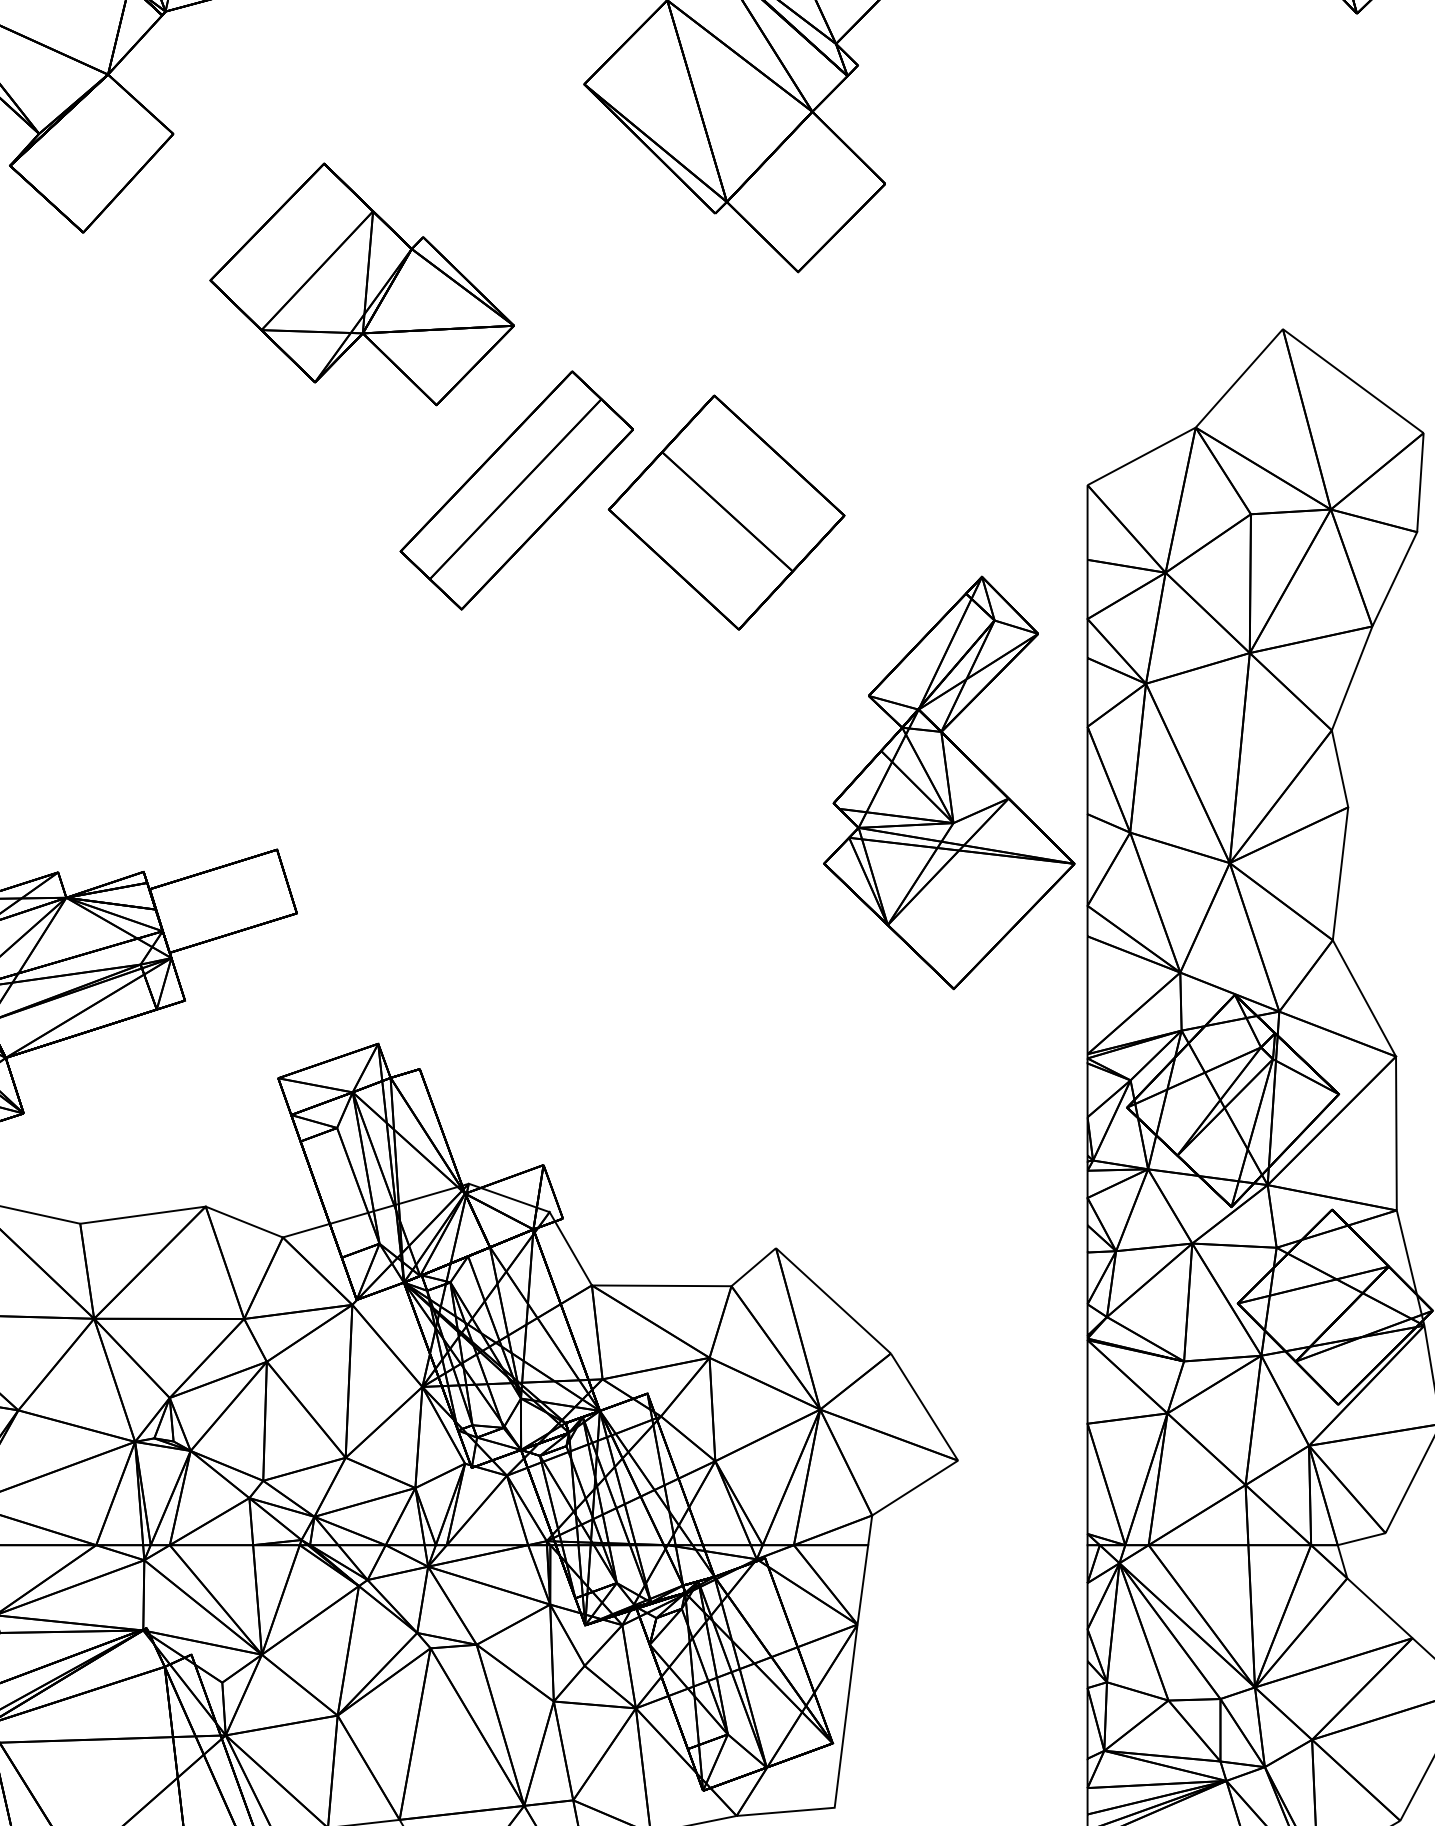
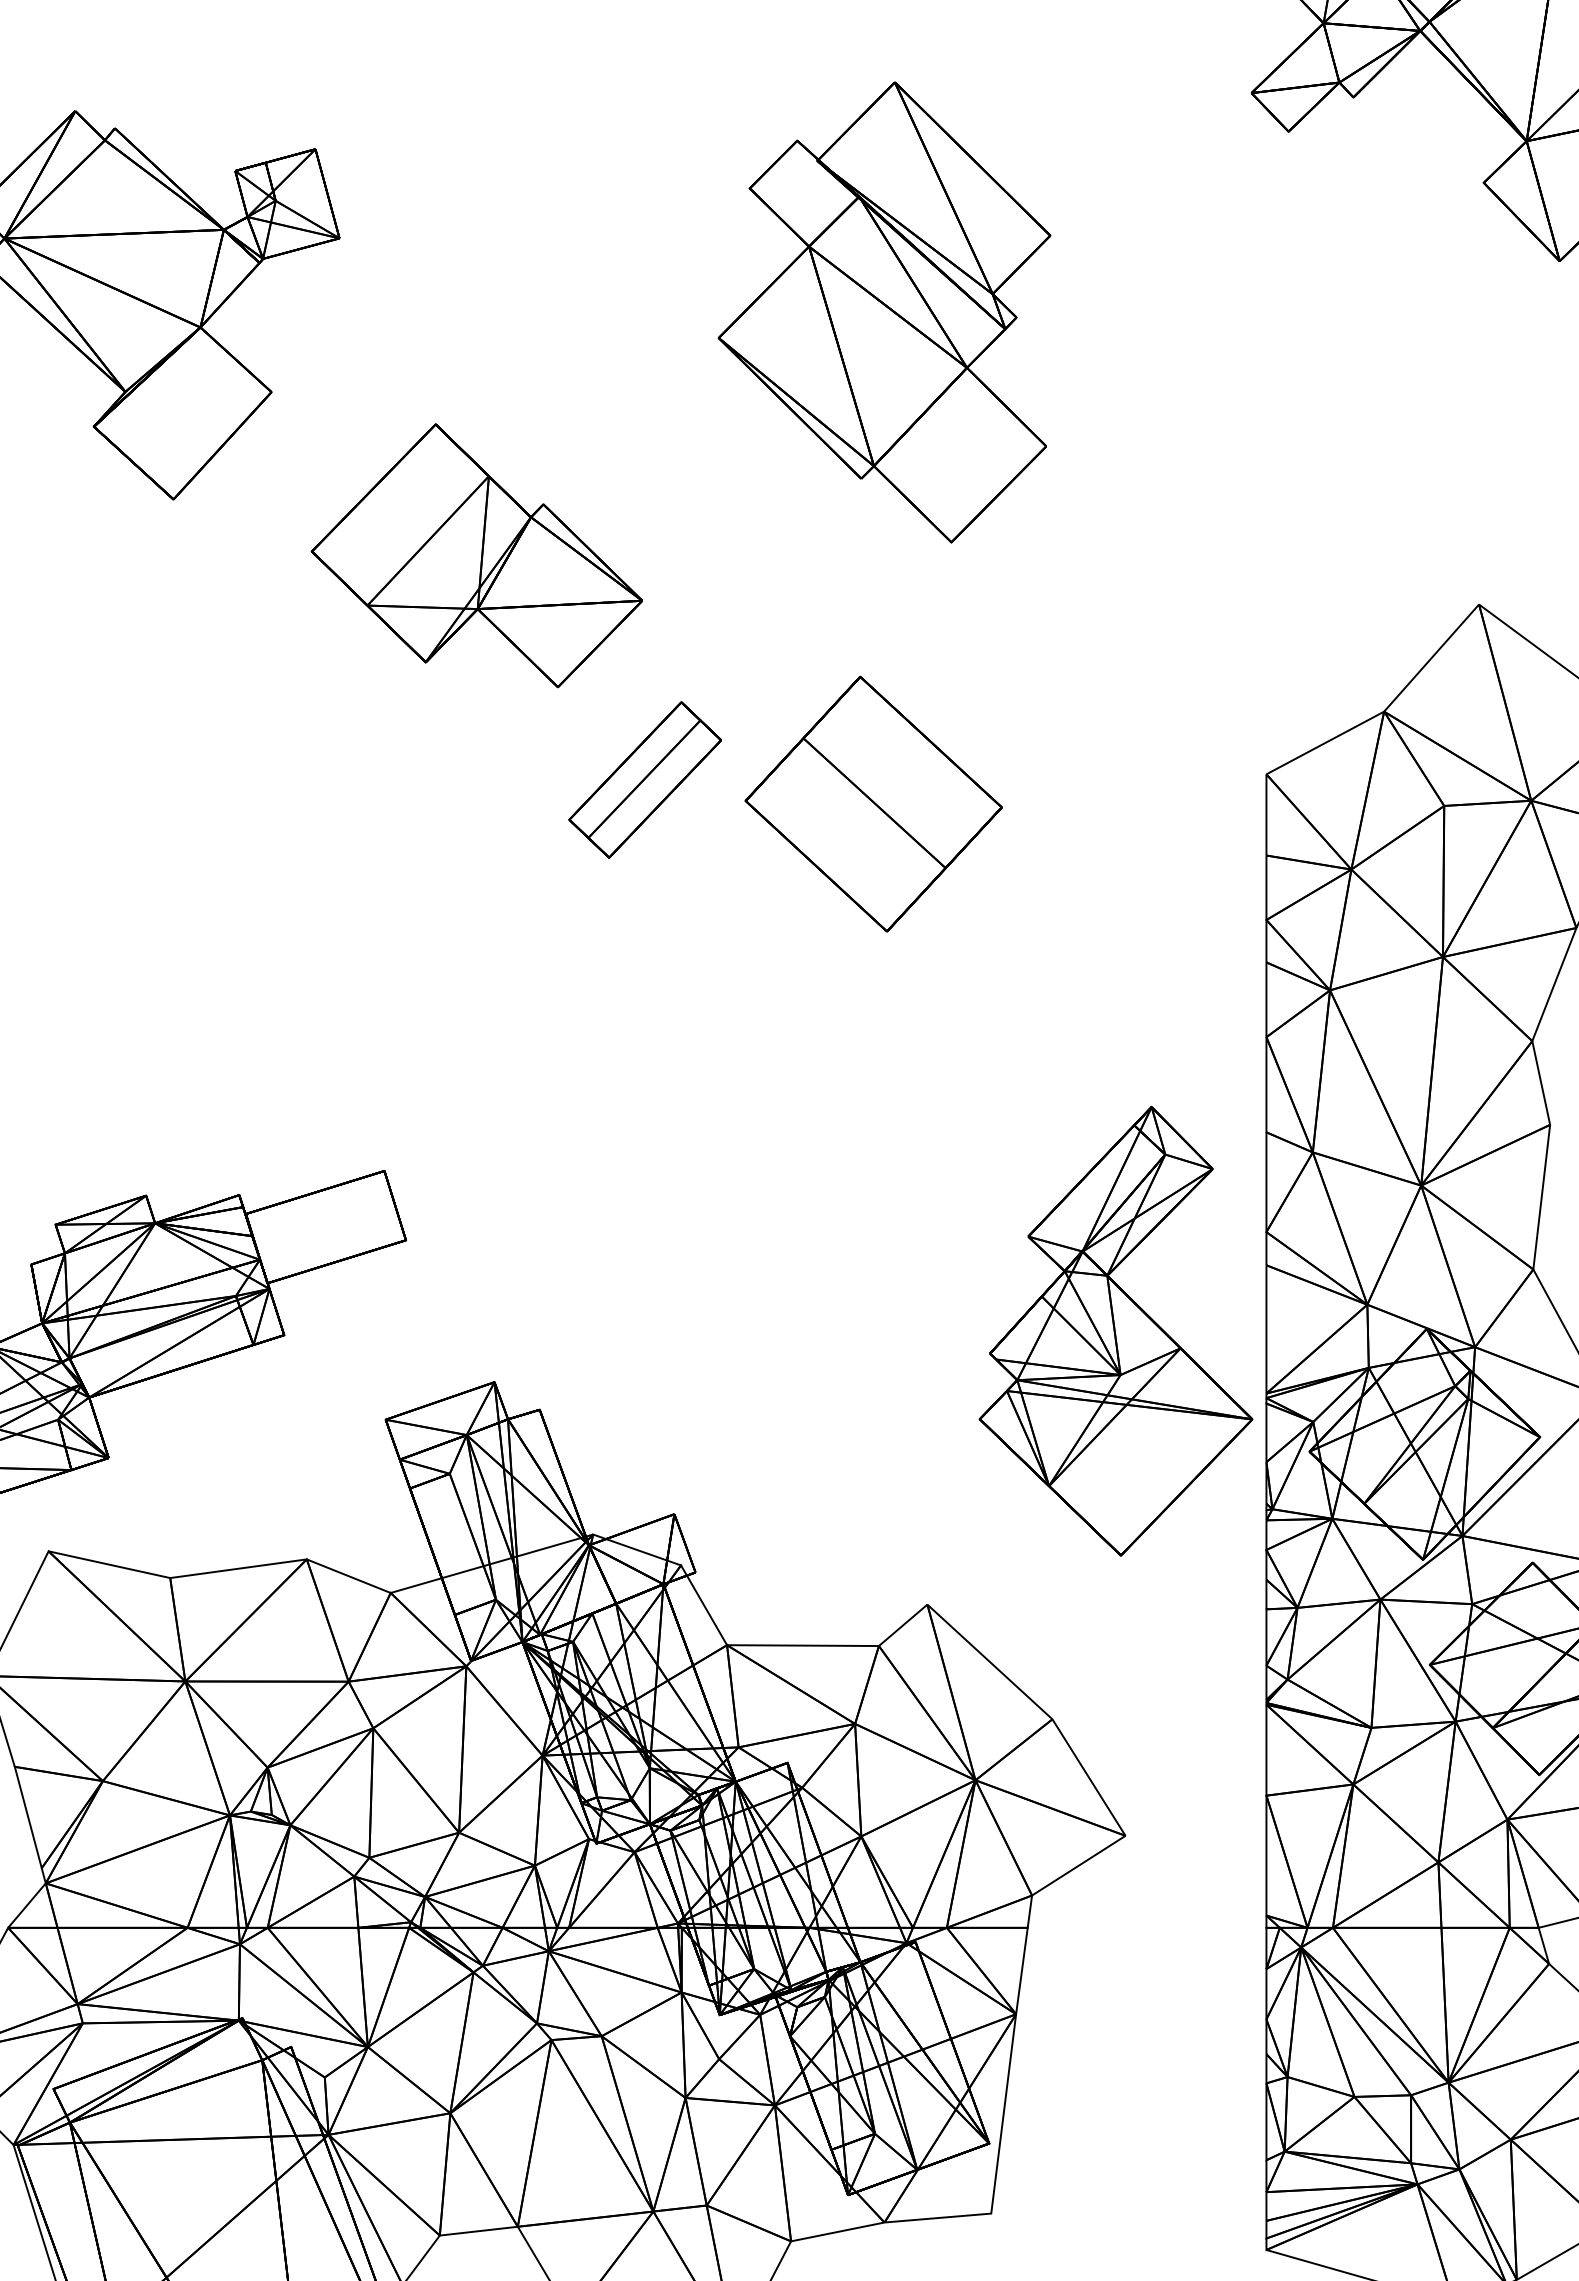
part: (516, 489) -> (644, 779), size x0.6
part: (948, 782) -> (1115, 1330), moved

